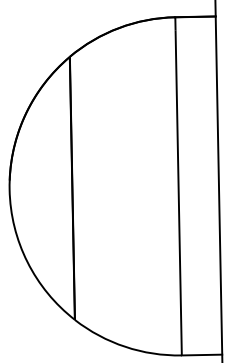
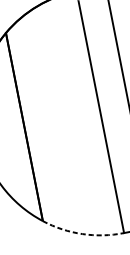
arc: (125, 346) -> (82, 233), solid -> dashed

